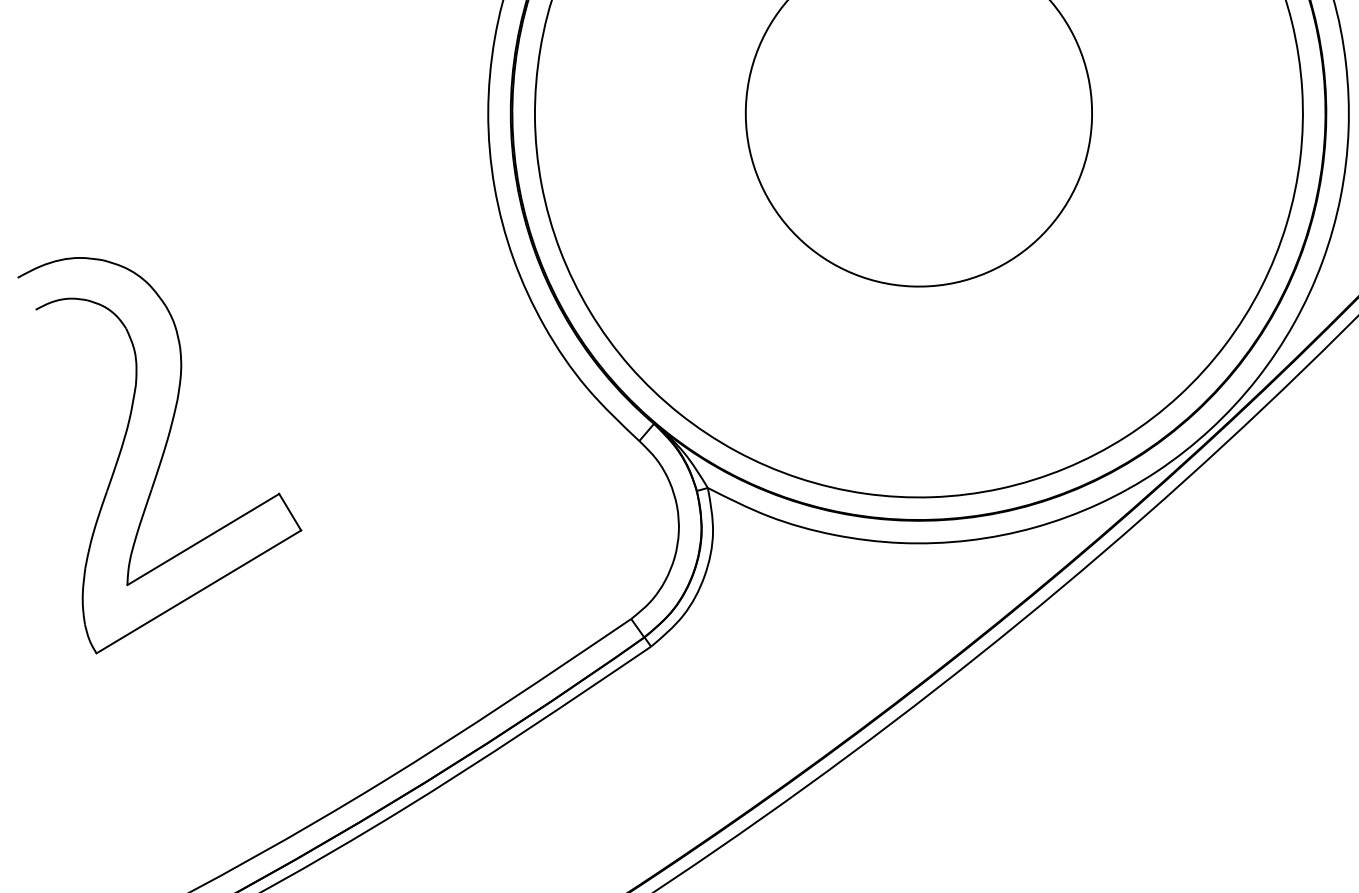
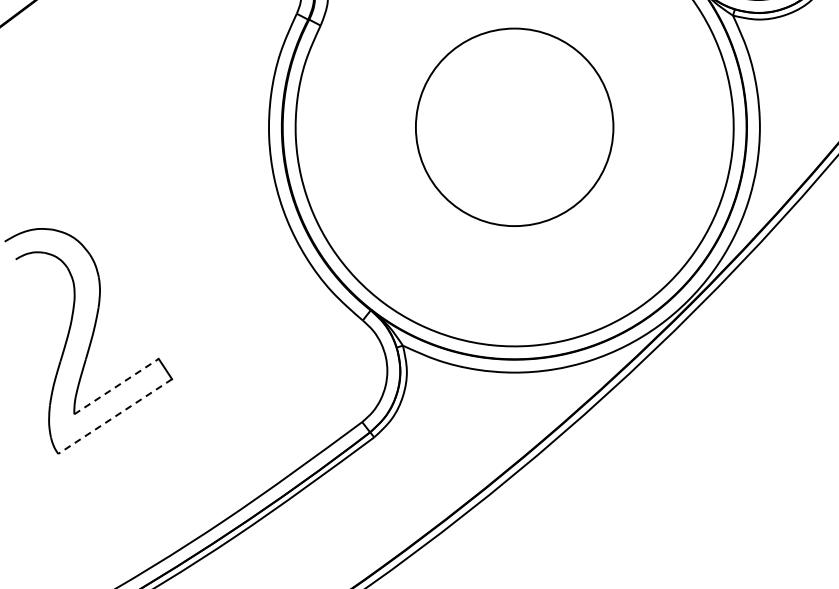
line: (203, 539) -> (116, 386), solid -> dashed
line: (197, 591) -> (114, 416), solid -> dashed

